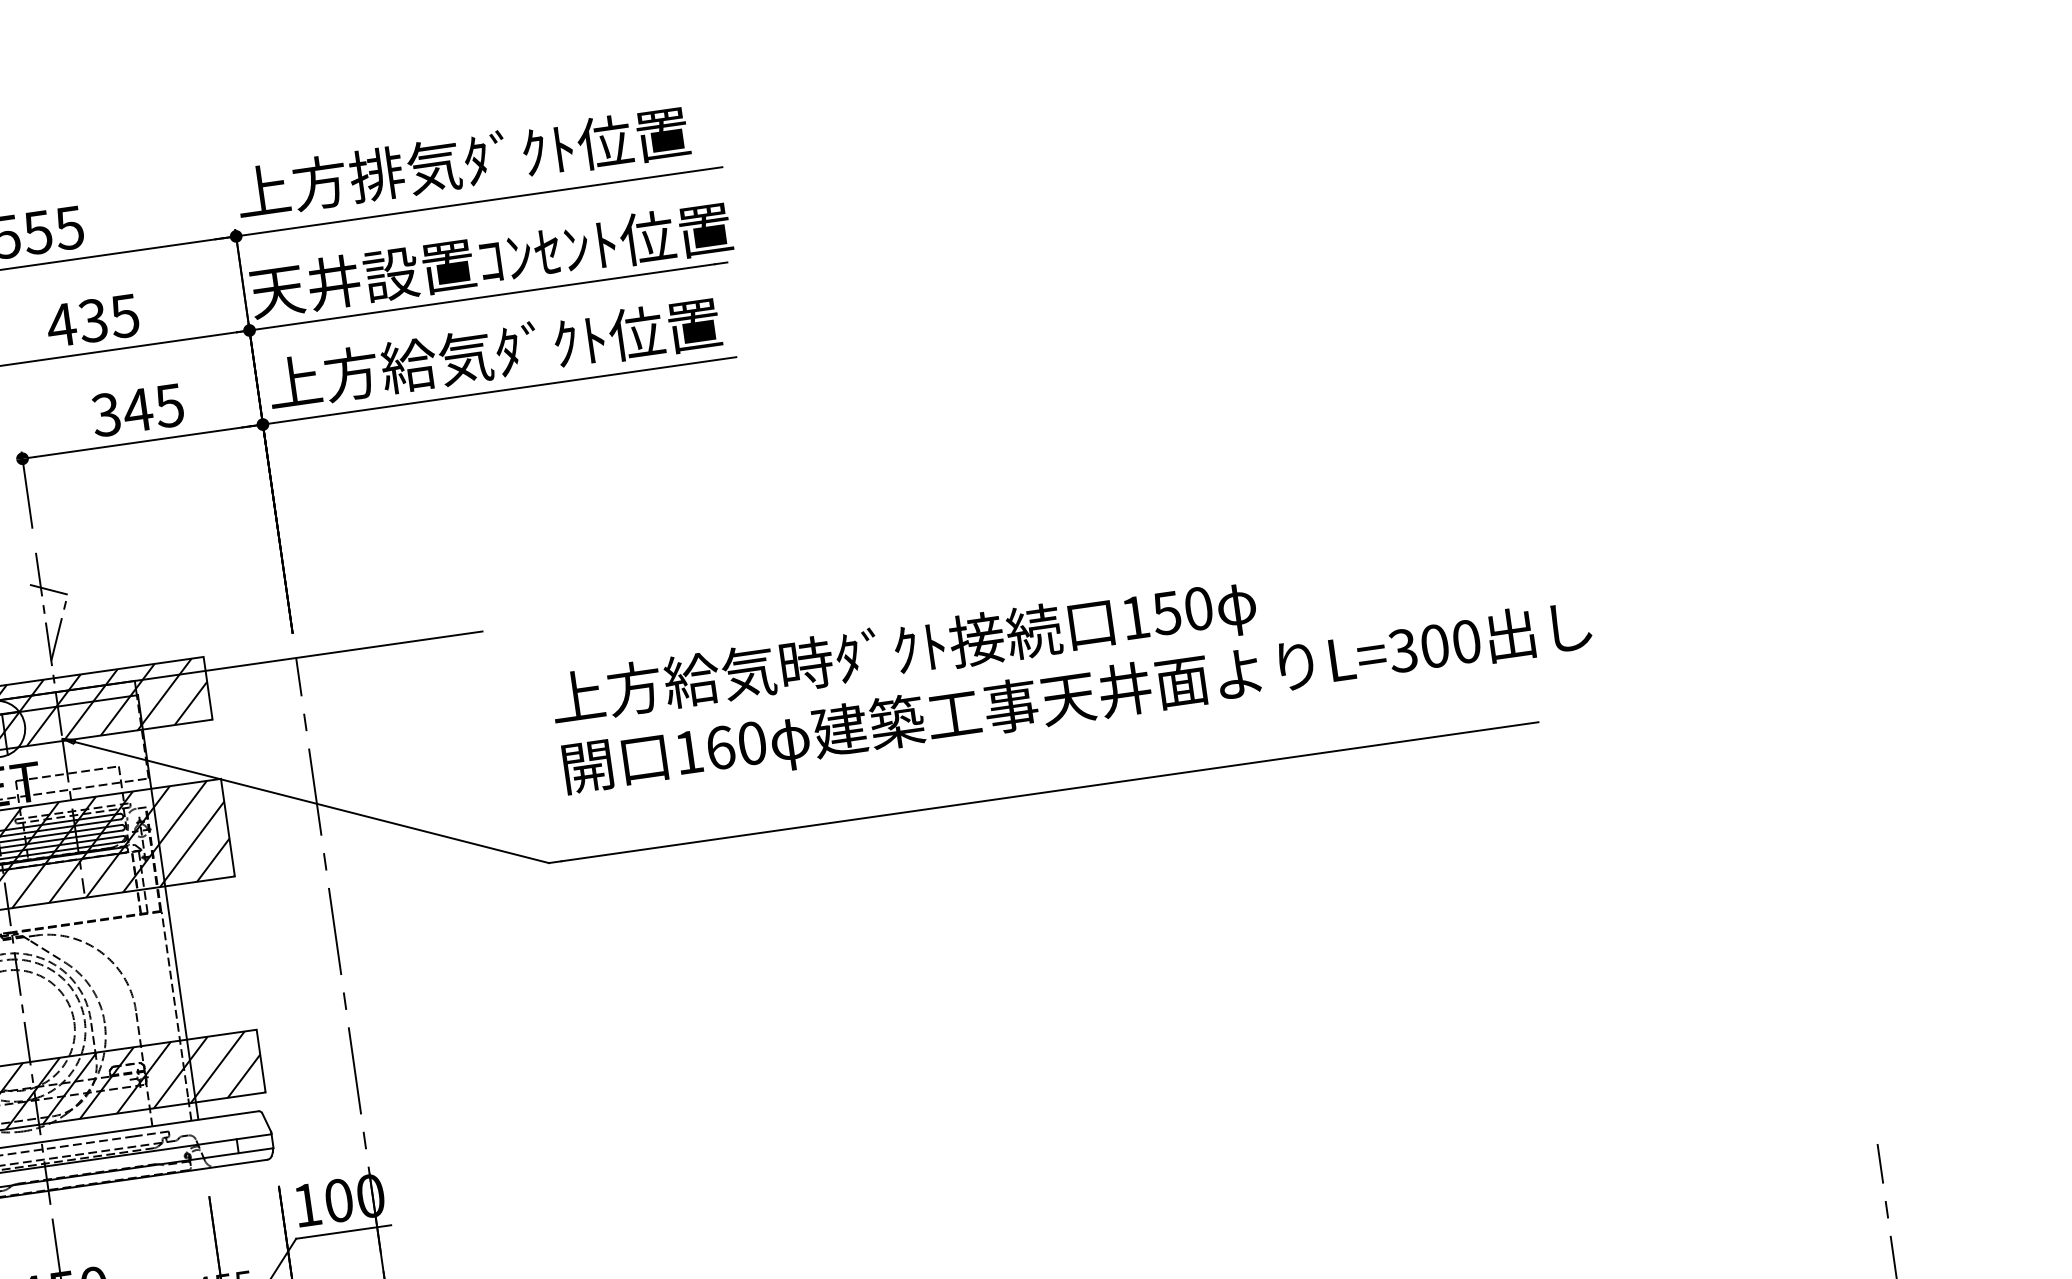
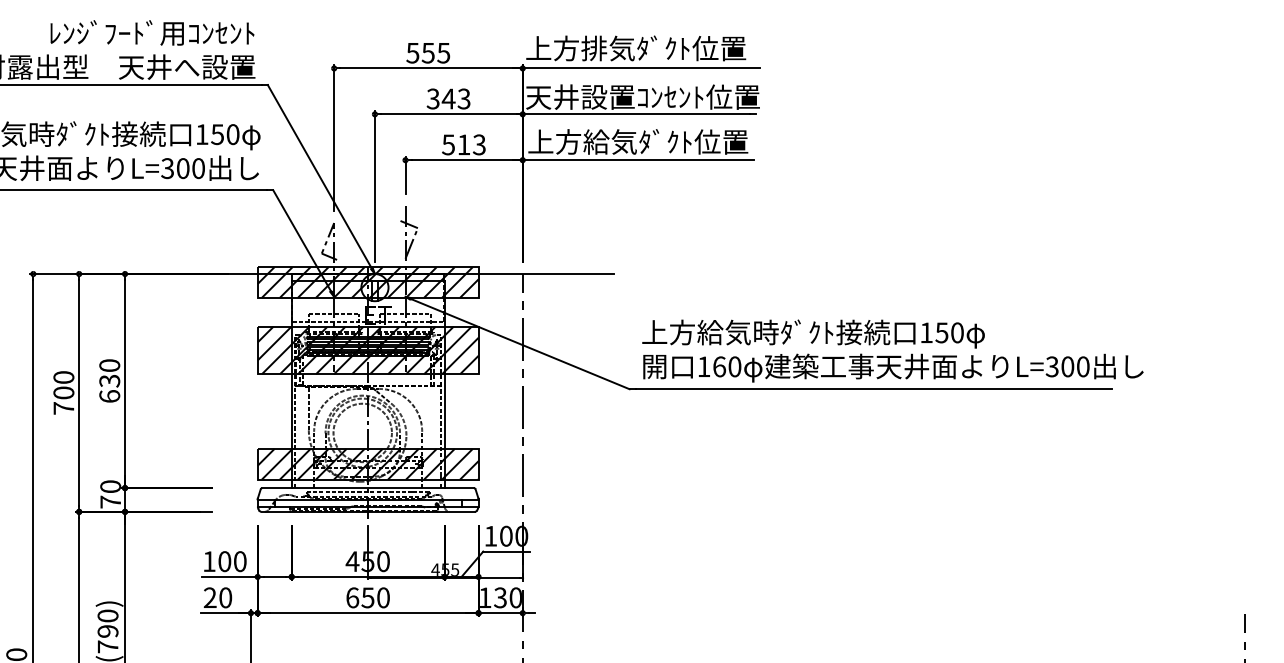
text: (92, 319) -> (448, 98), 435 -> 343
text: (136, 409) -> (463, 144), 345 -> 513
text: (1070, 663) -> (892, 350), moved

